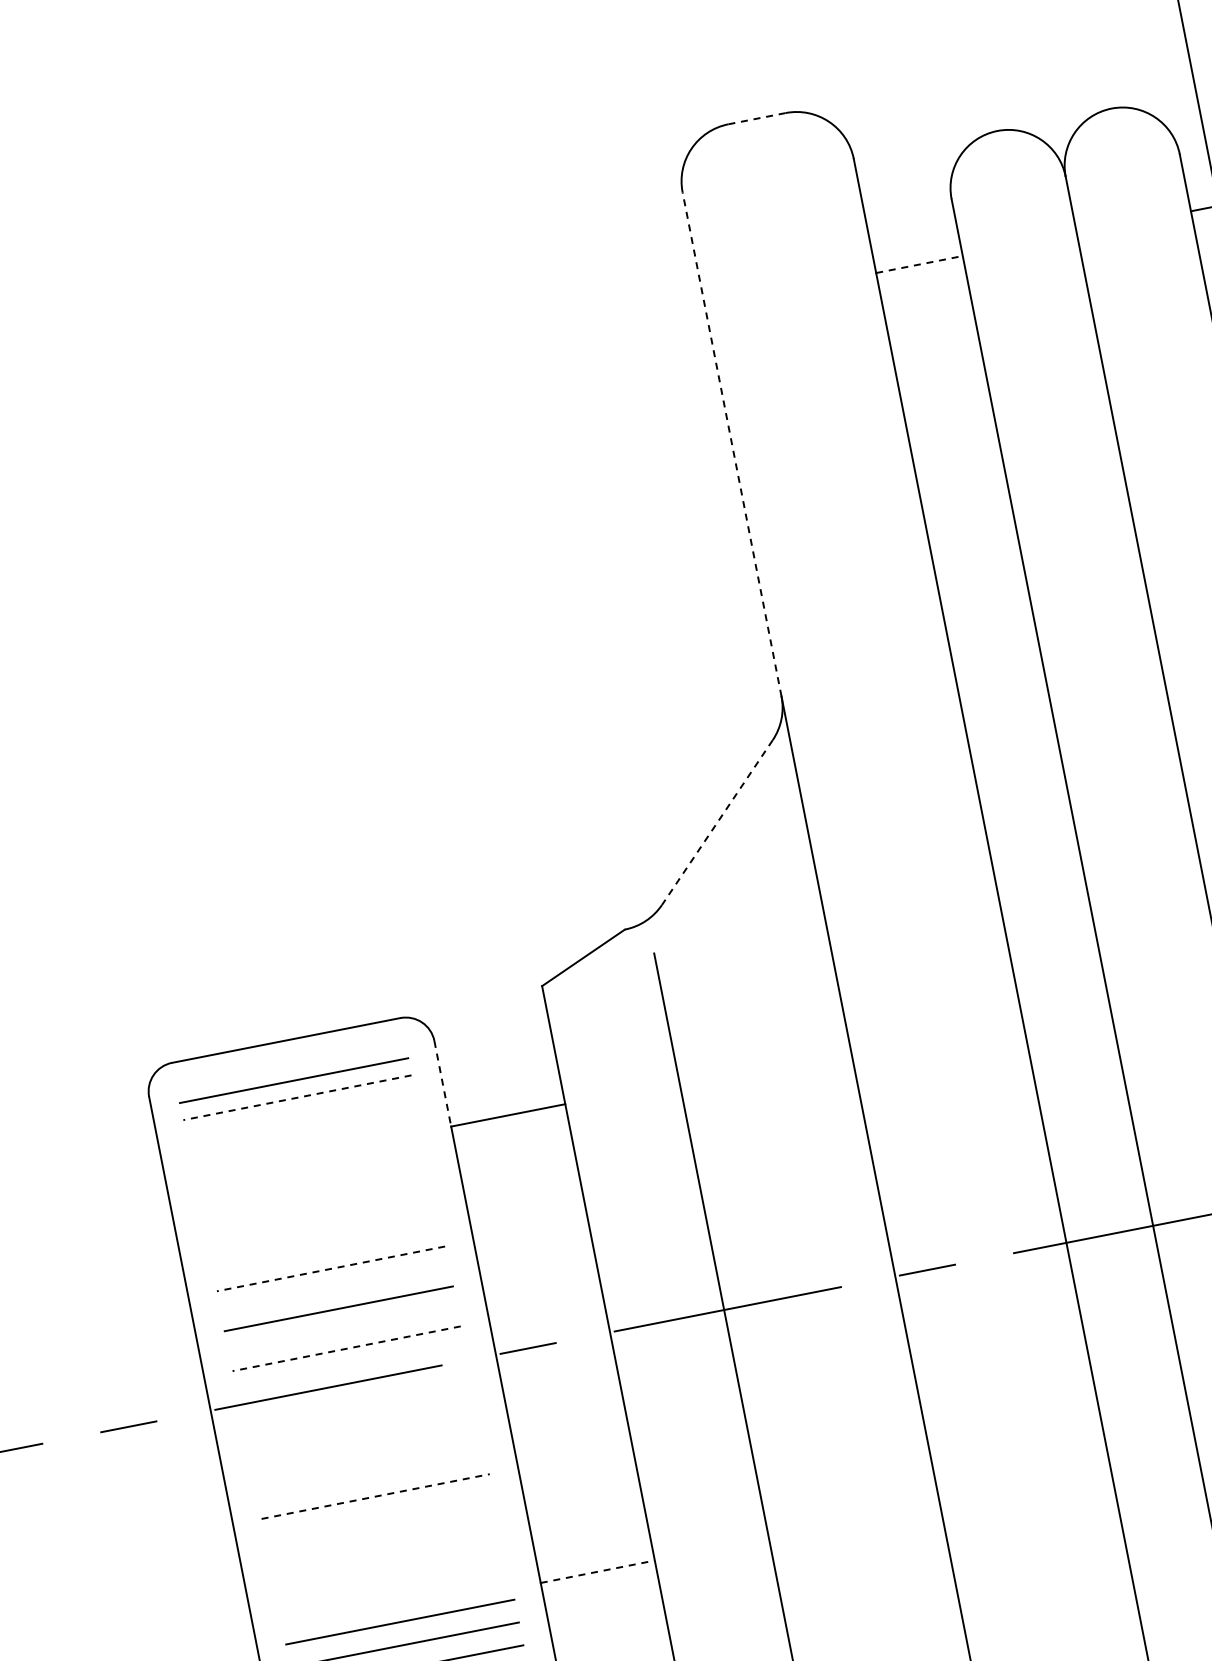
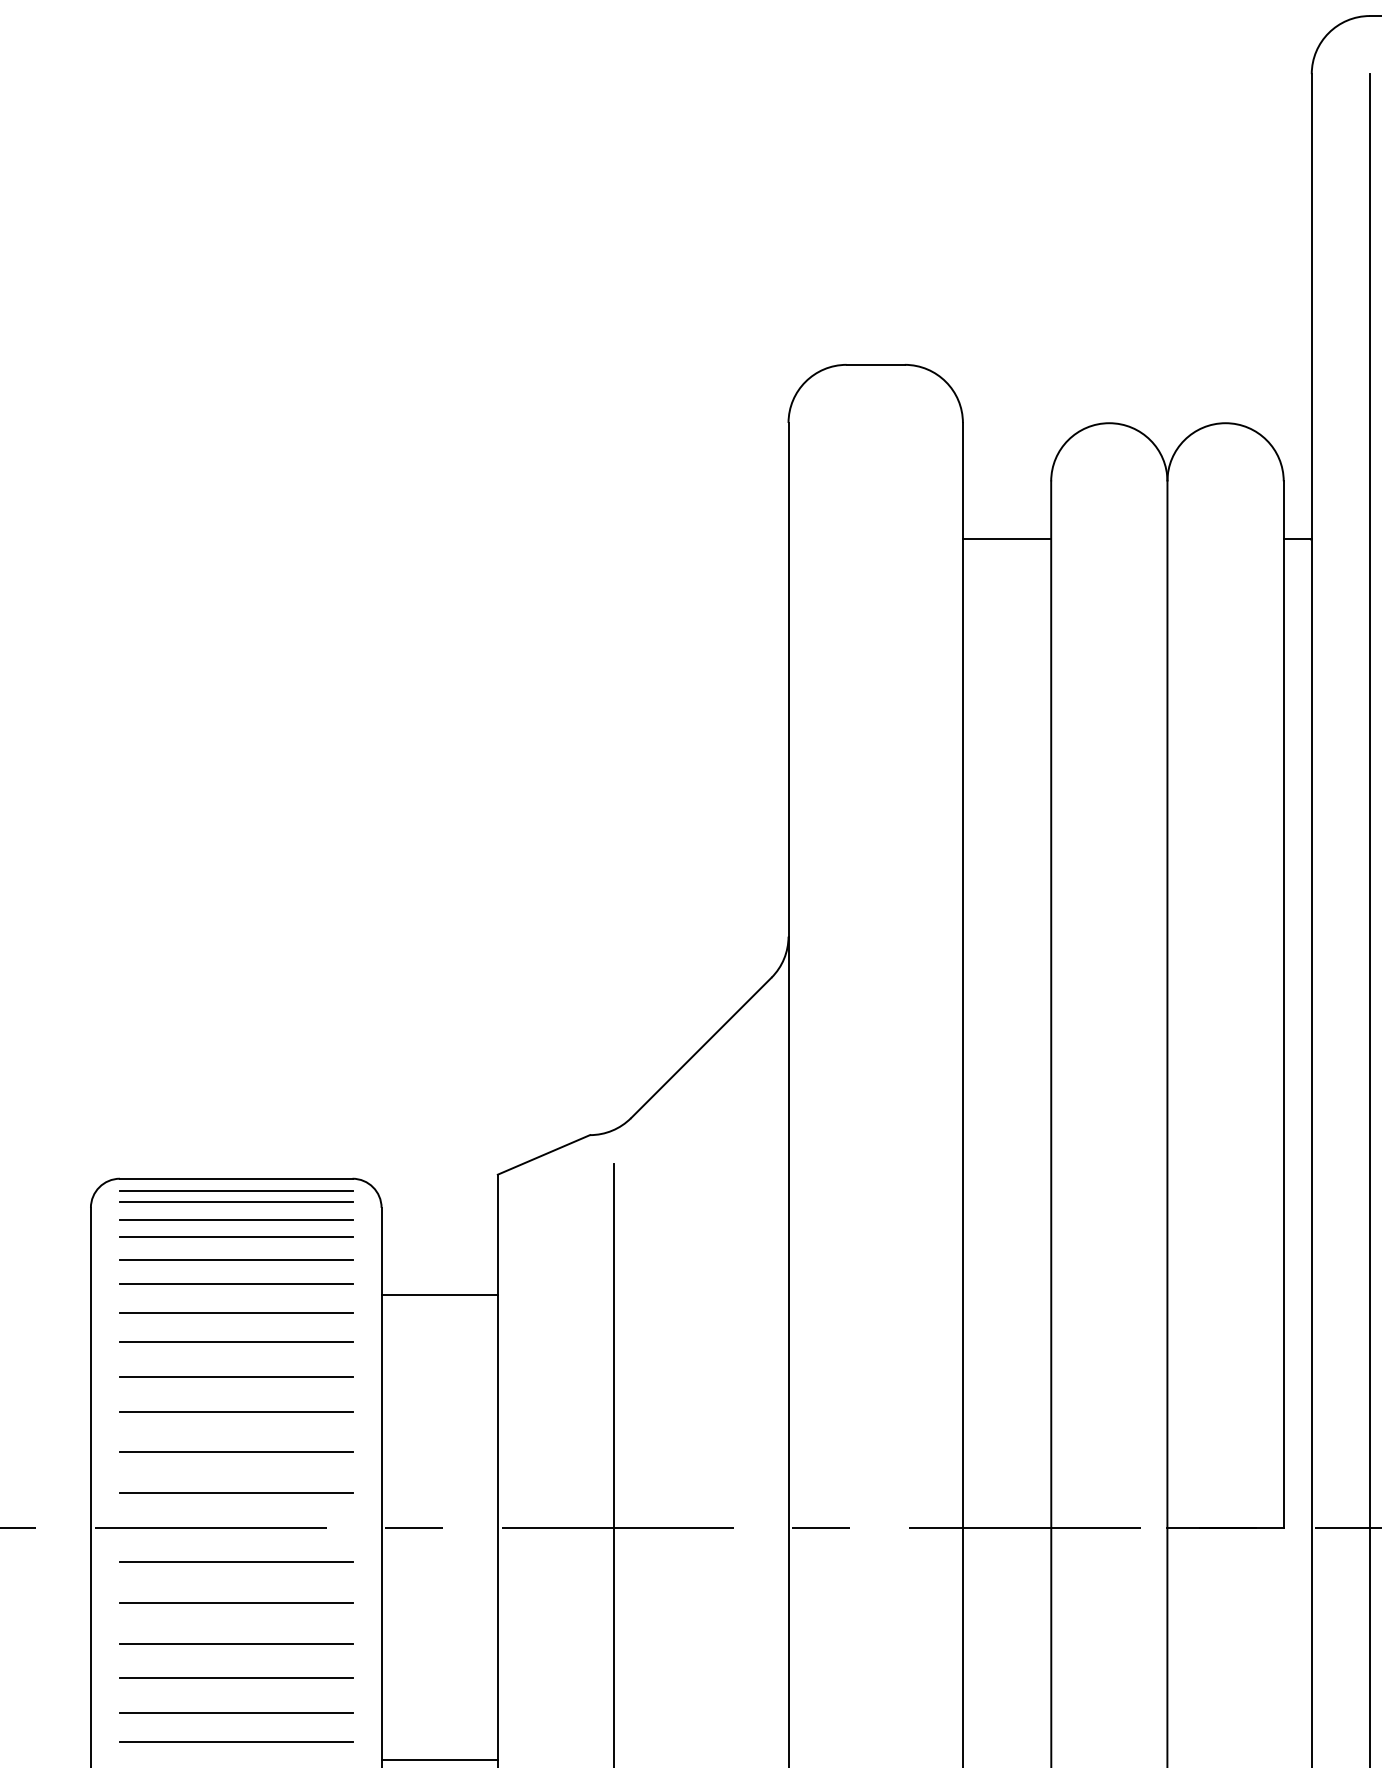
line: (756, 118) -> (875, 364), dashed -> solid
line: (919, 264) -> (1007, 539), dashed -> solid
line: (732, 444) -> (788, 679), dashed -> solid
line: (716, 823) -> (700, 1048), dashed -> solid
line: (287, 1052) -> (235, 1190), added
line: (290, 1063) -> (235, 1202), added
line: (442, 1083) -> (381, 1251), dashed -> solid
line: (296, 1098) -> (235, 1237), dashed -> solid
line: (301, 1120) -> (235, 1260), added
line: (305, 1143) -> (235, 1283), added
line: (311, 1171) -> (235, 1312), added
line: (316, 1200) -> (235, 1341), added
line: (323, 1234) -> (235, 1376), added
line: (330, 1269) -> (235, 1411), dashed -> solid
line: (345, 1348) -> (235, 1492), dashed -> solid
line: (359, 1417) -> (235, 1562), added
line: (367, 1456) -> (235, 1602), added
line: (375, 1496) -> (236, 1643), dashed -> solid
line: (381, 1531) -> (235, 1678), added
line: (388, 1565) -> (235, 1713), added
line: (598, 1572) -> (440, 1760), dashed -> solid
line: (394, 1593) -> (235, 1742), added

